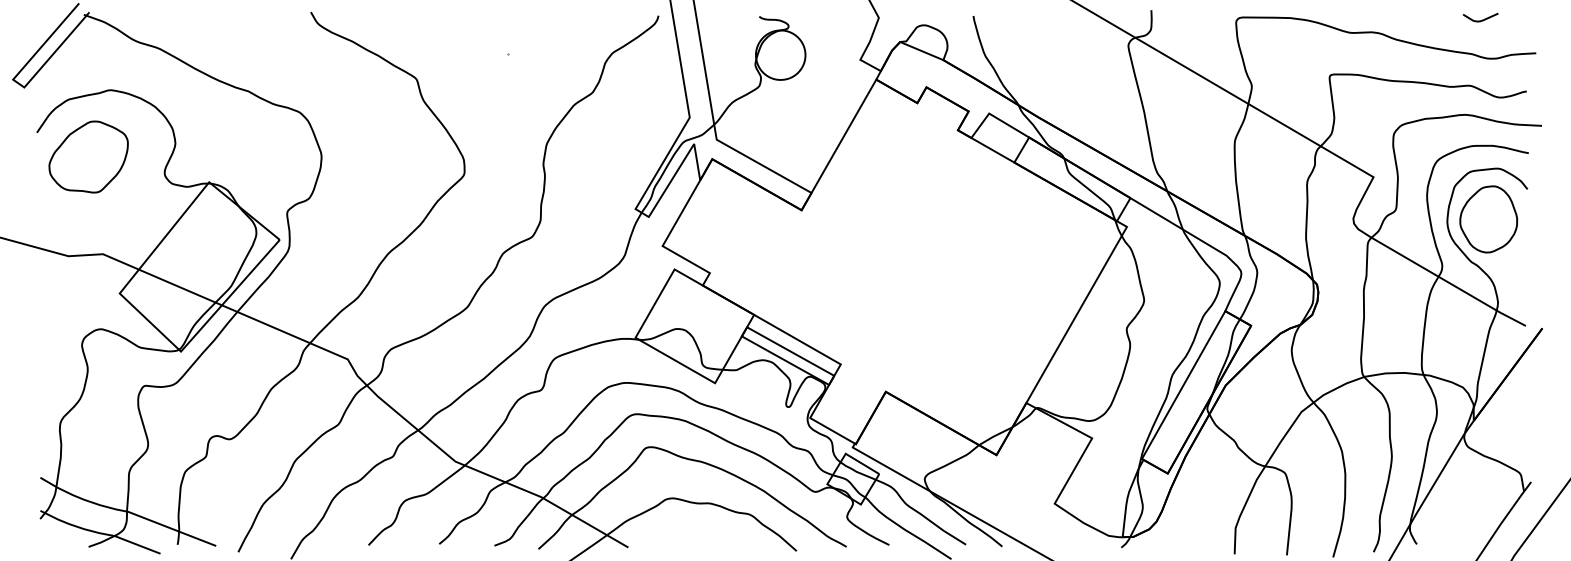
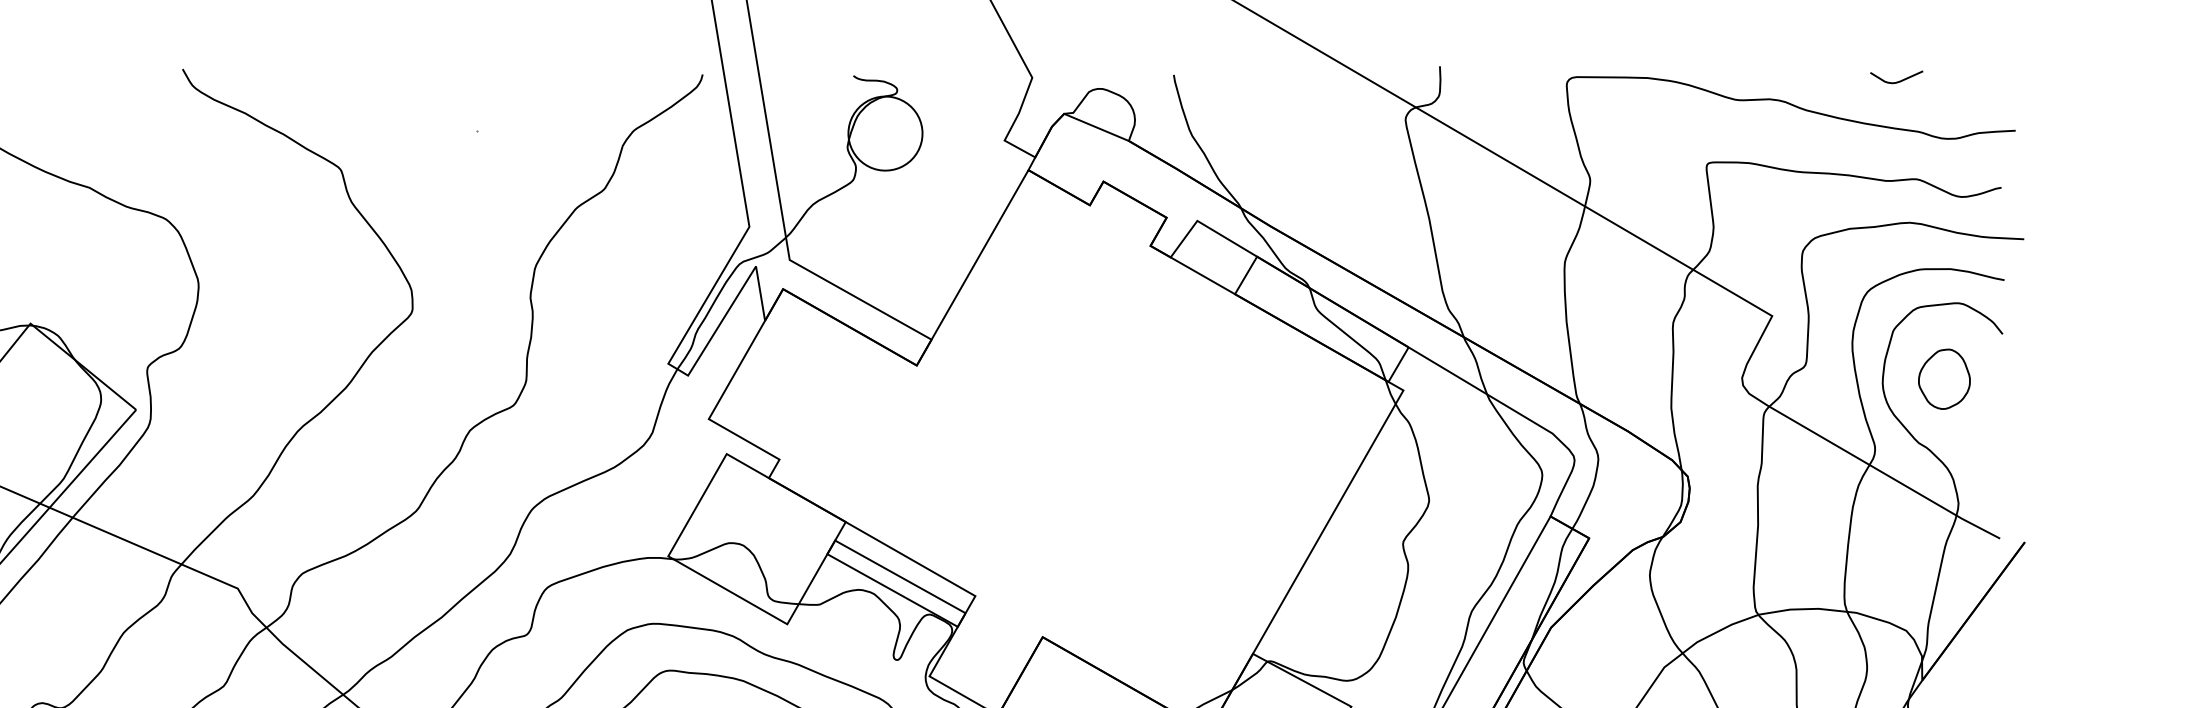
curve: (1482, 19) -> (1899, 80), moved
part: (1488, 219) -> (1944, 379), size x0.6

